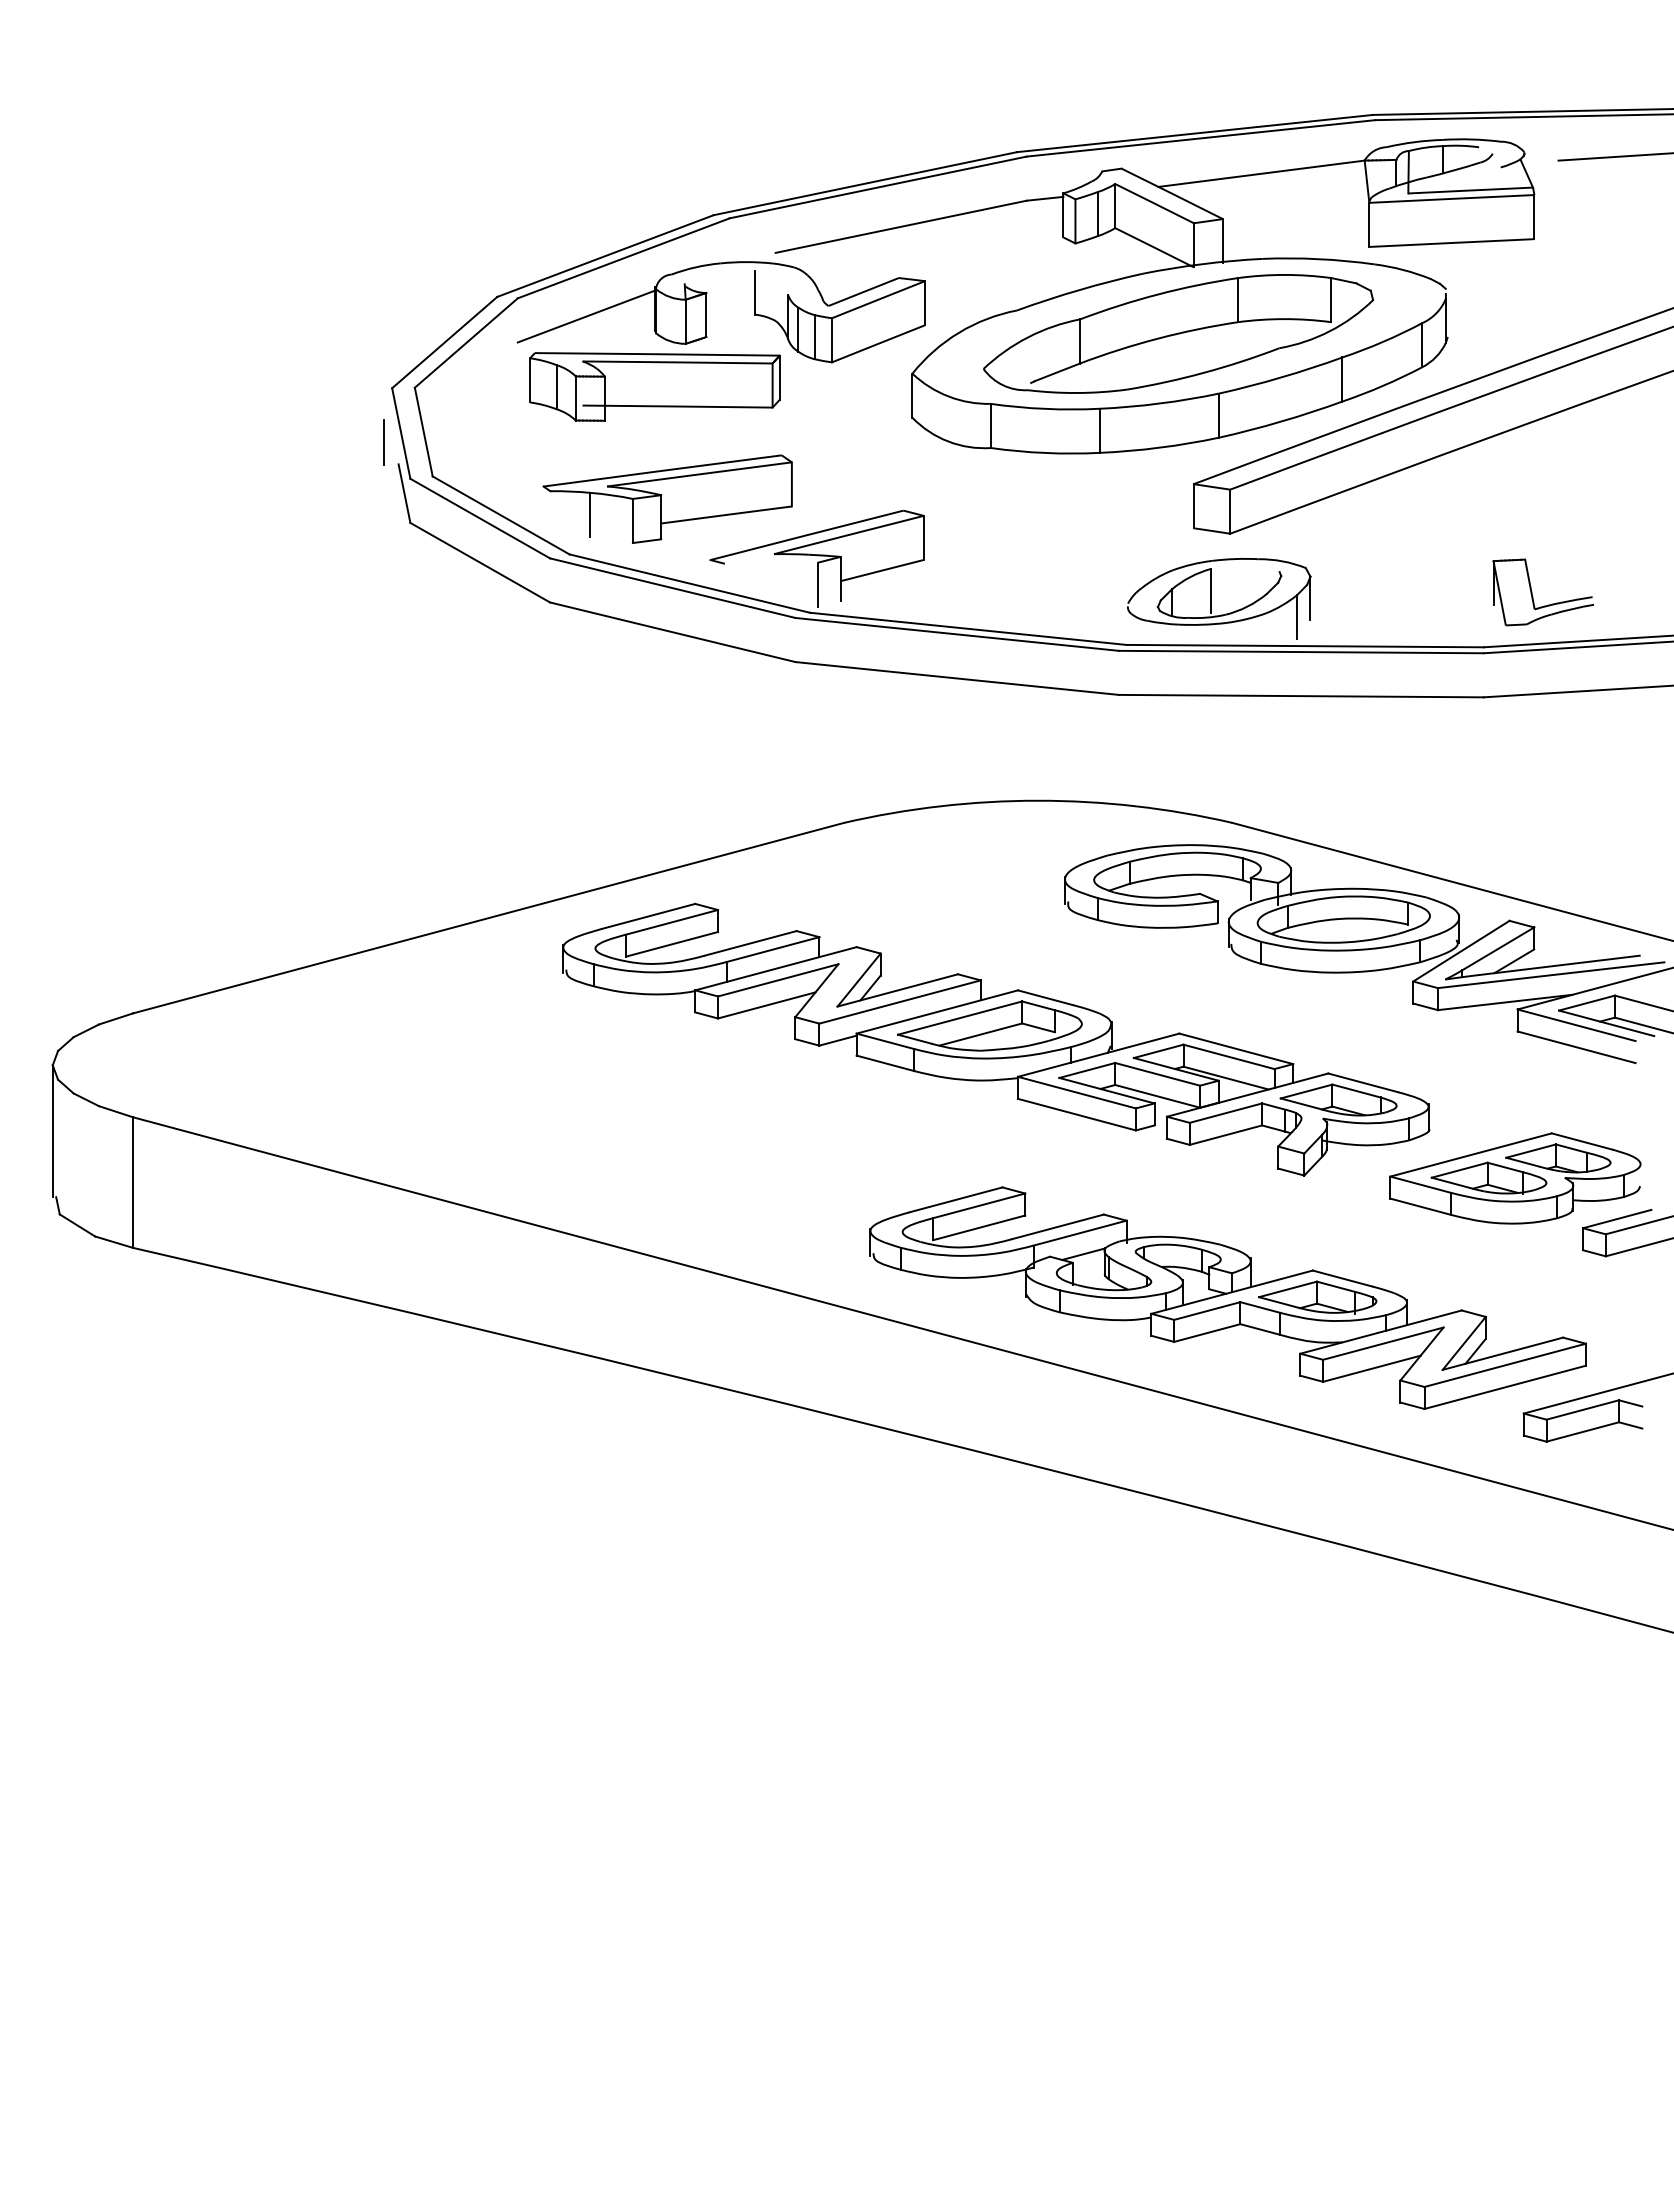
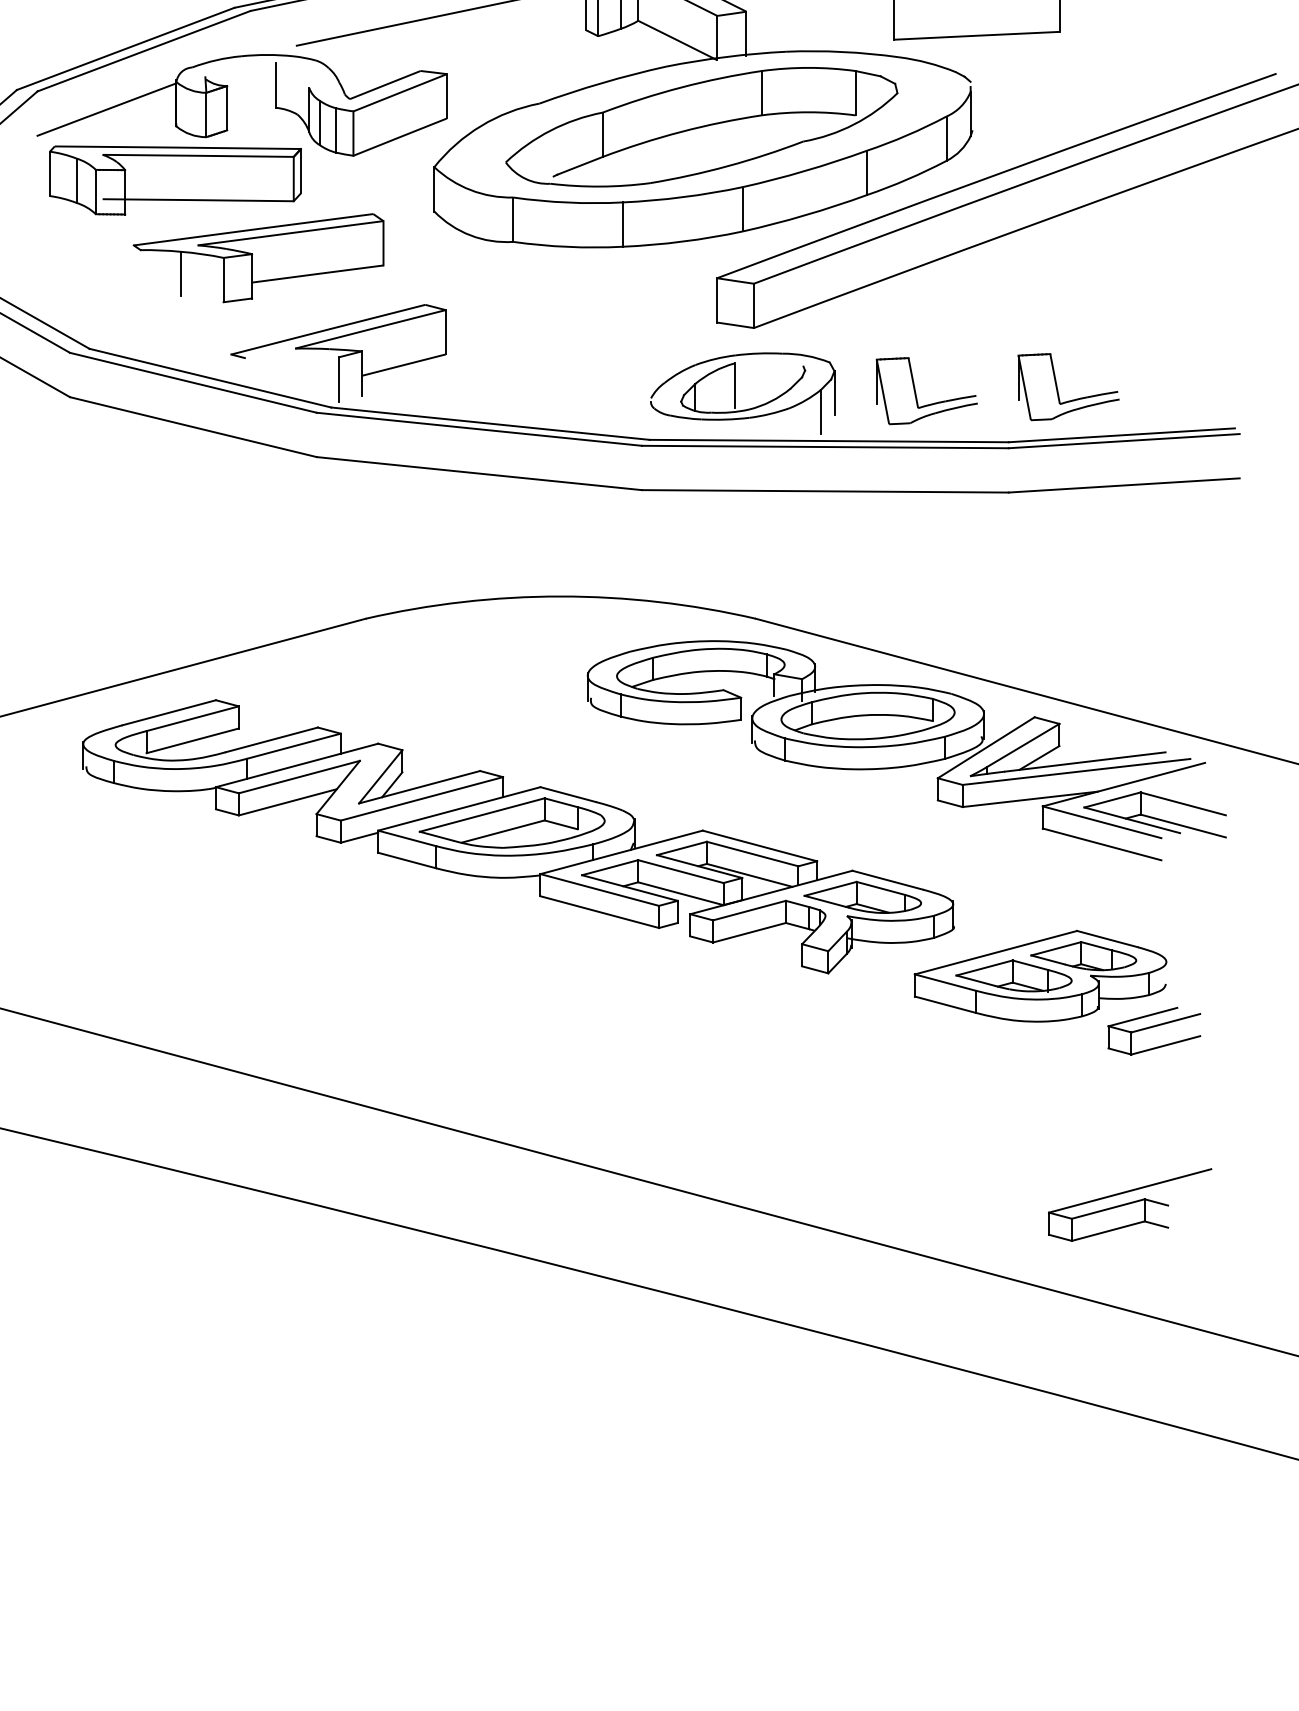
part: (667, 498) -> (258, 257), moved
part: (1392, 600) -> (916, 395), added
part: (1227, 1297) -> (751, 1095), removed

